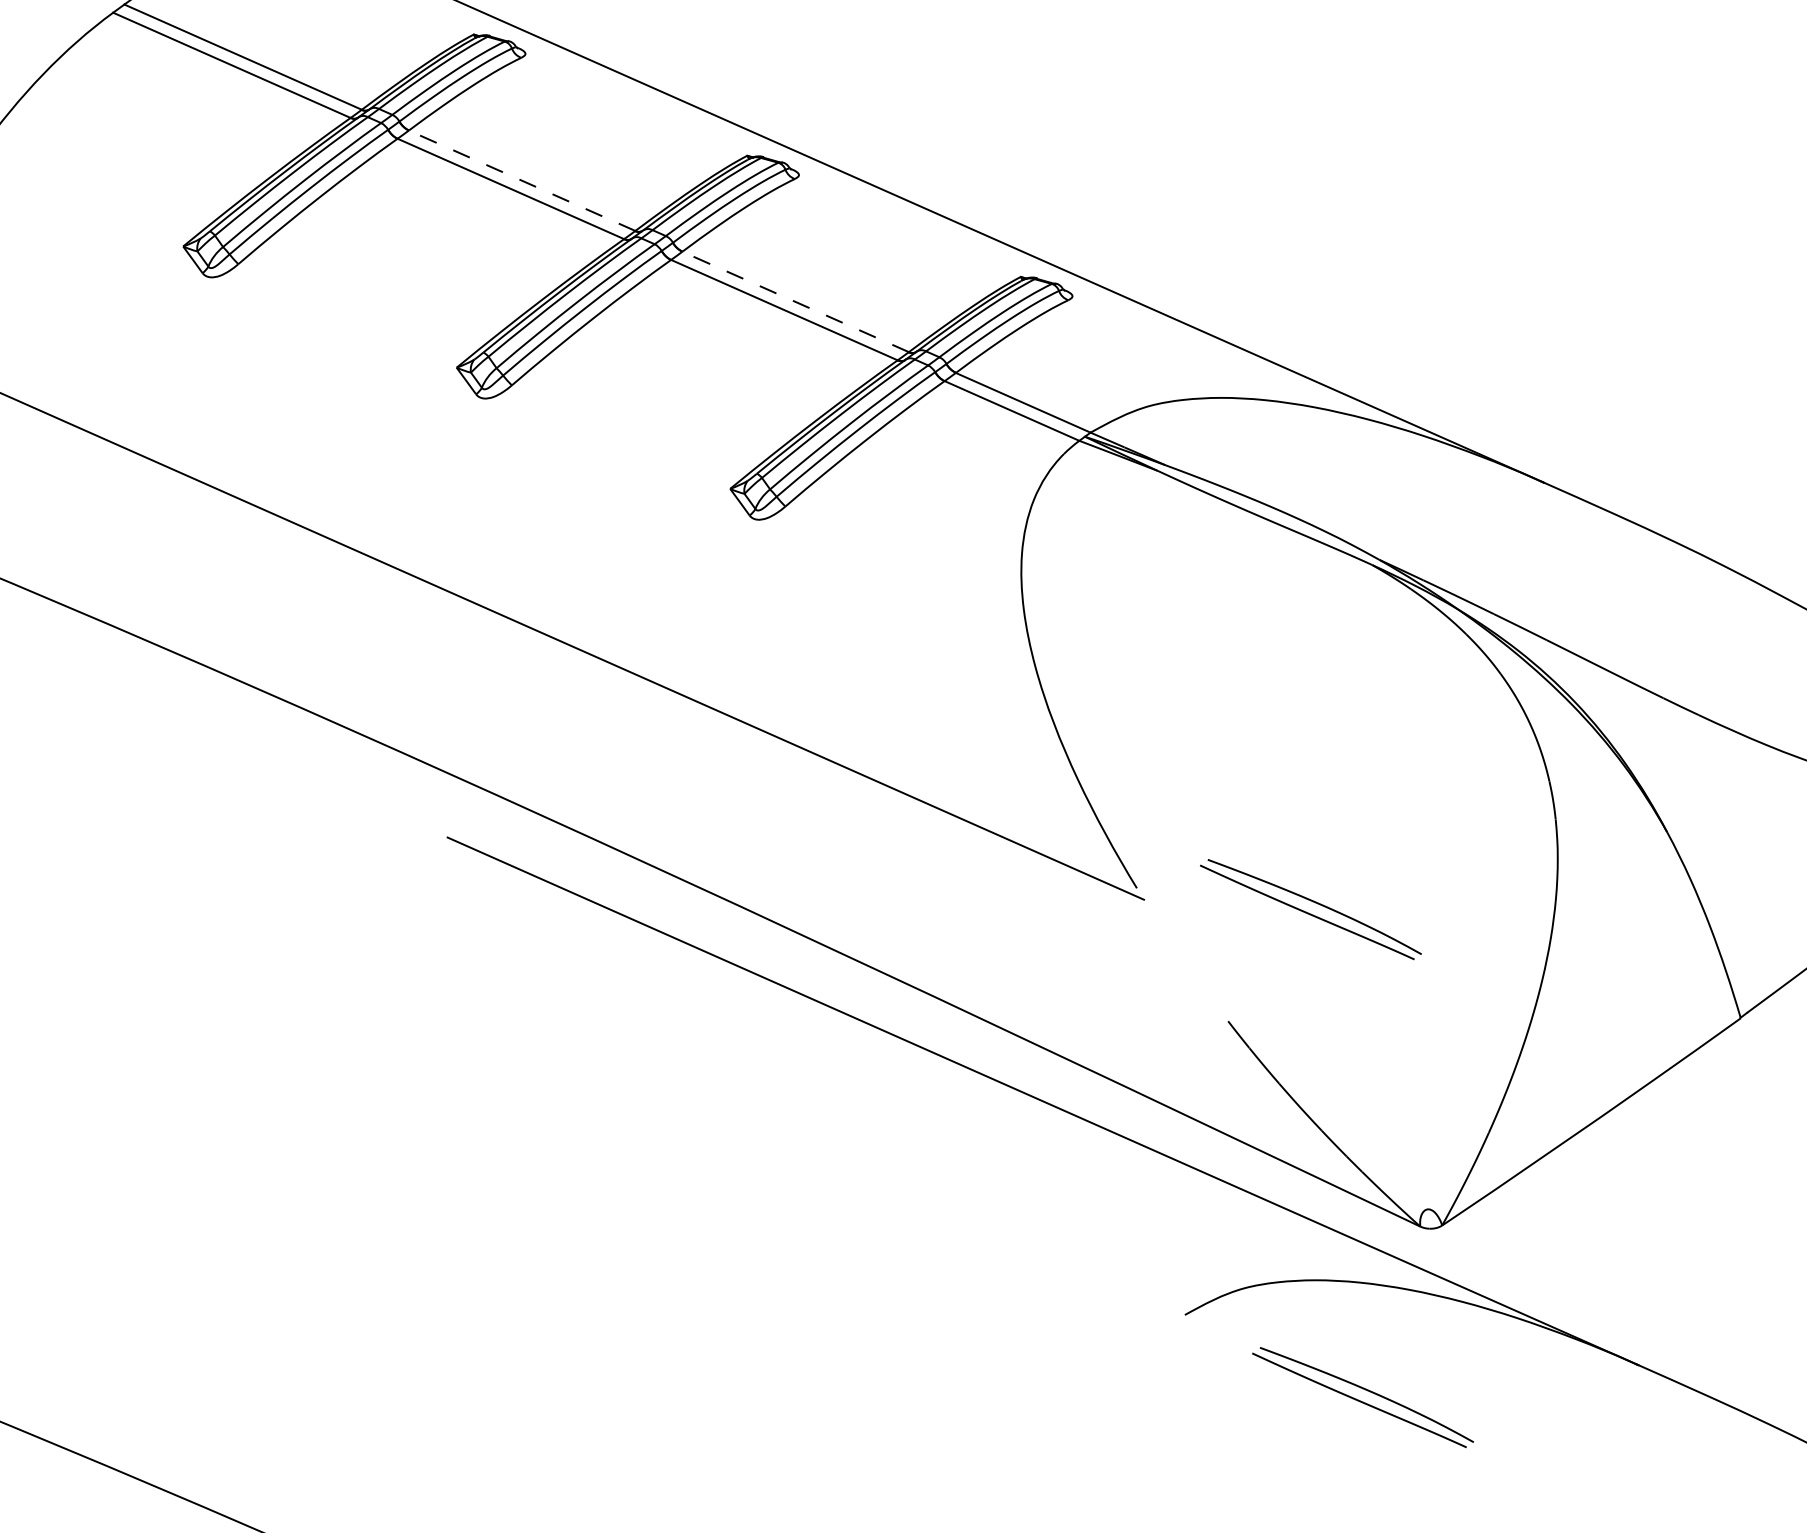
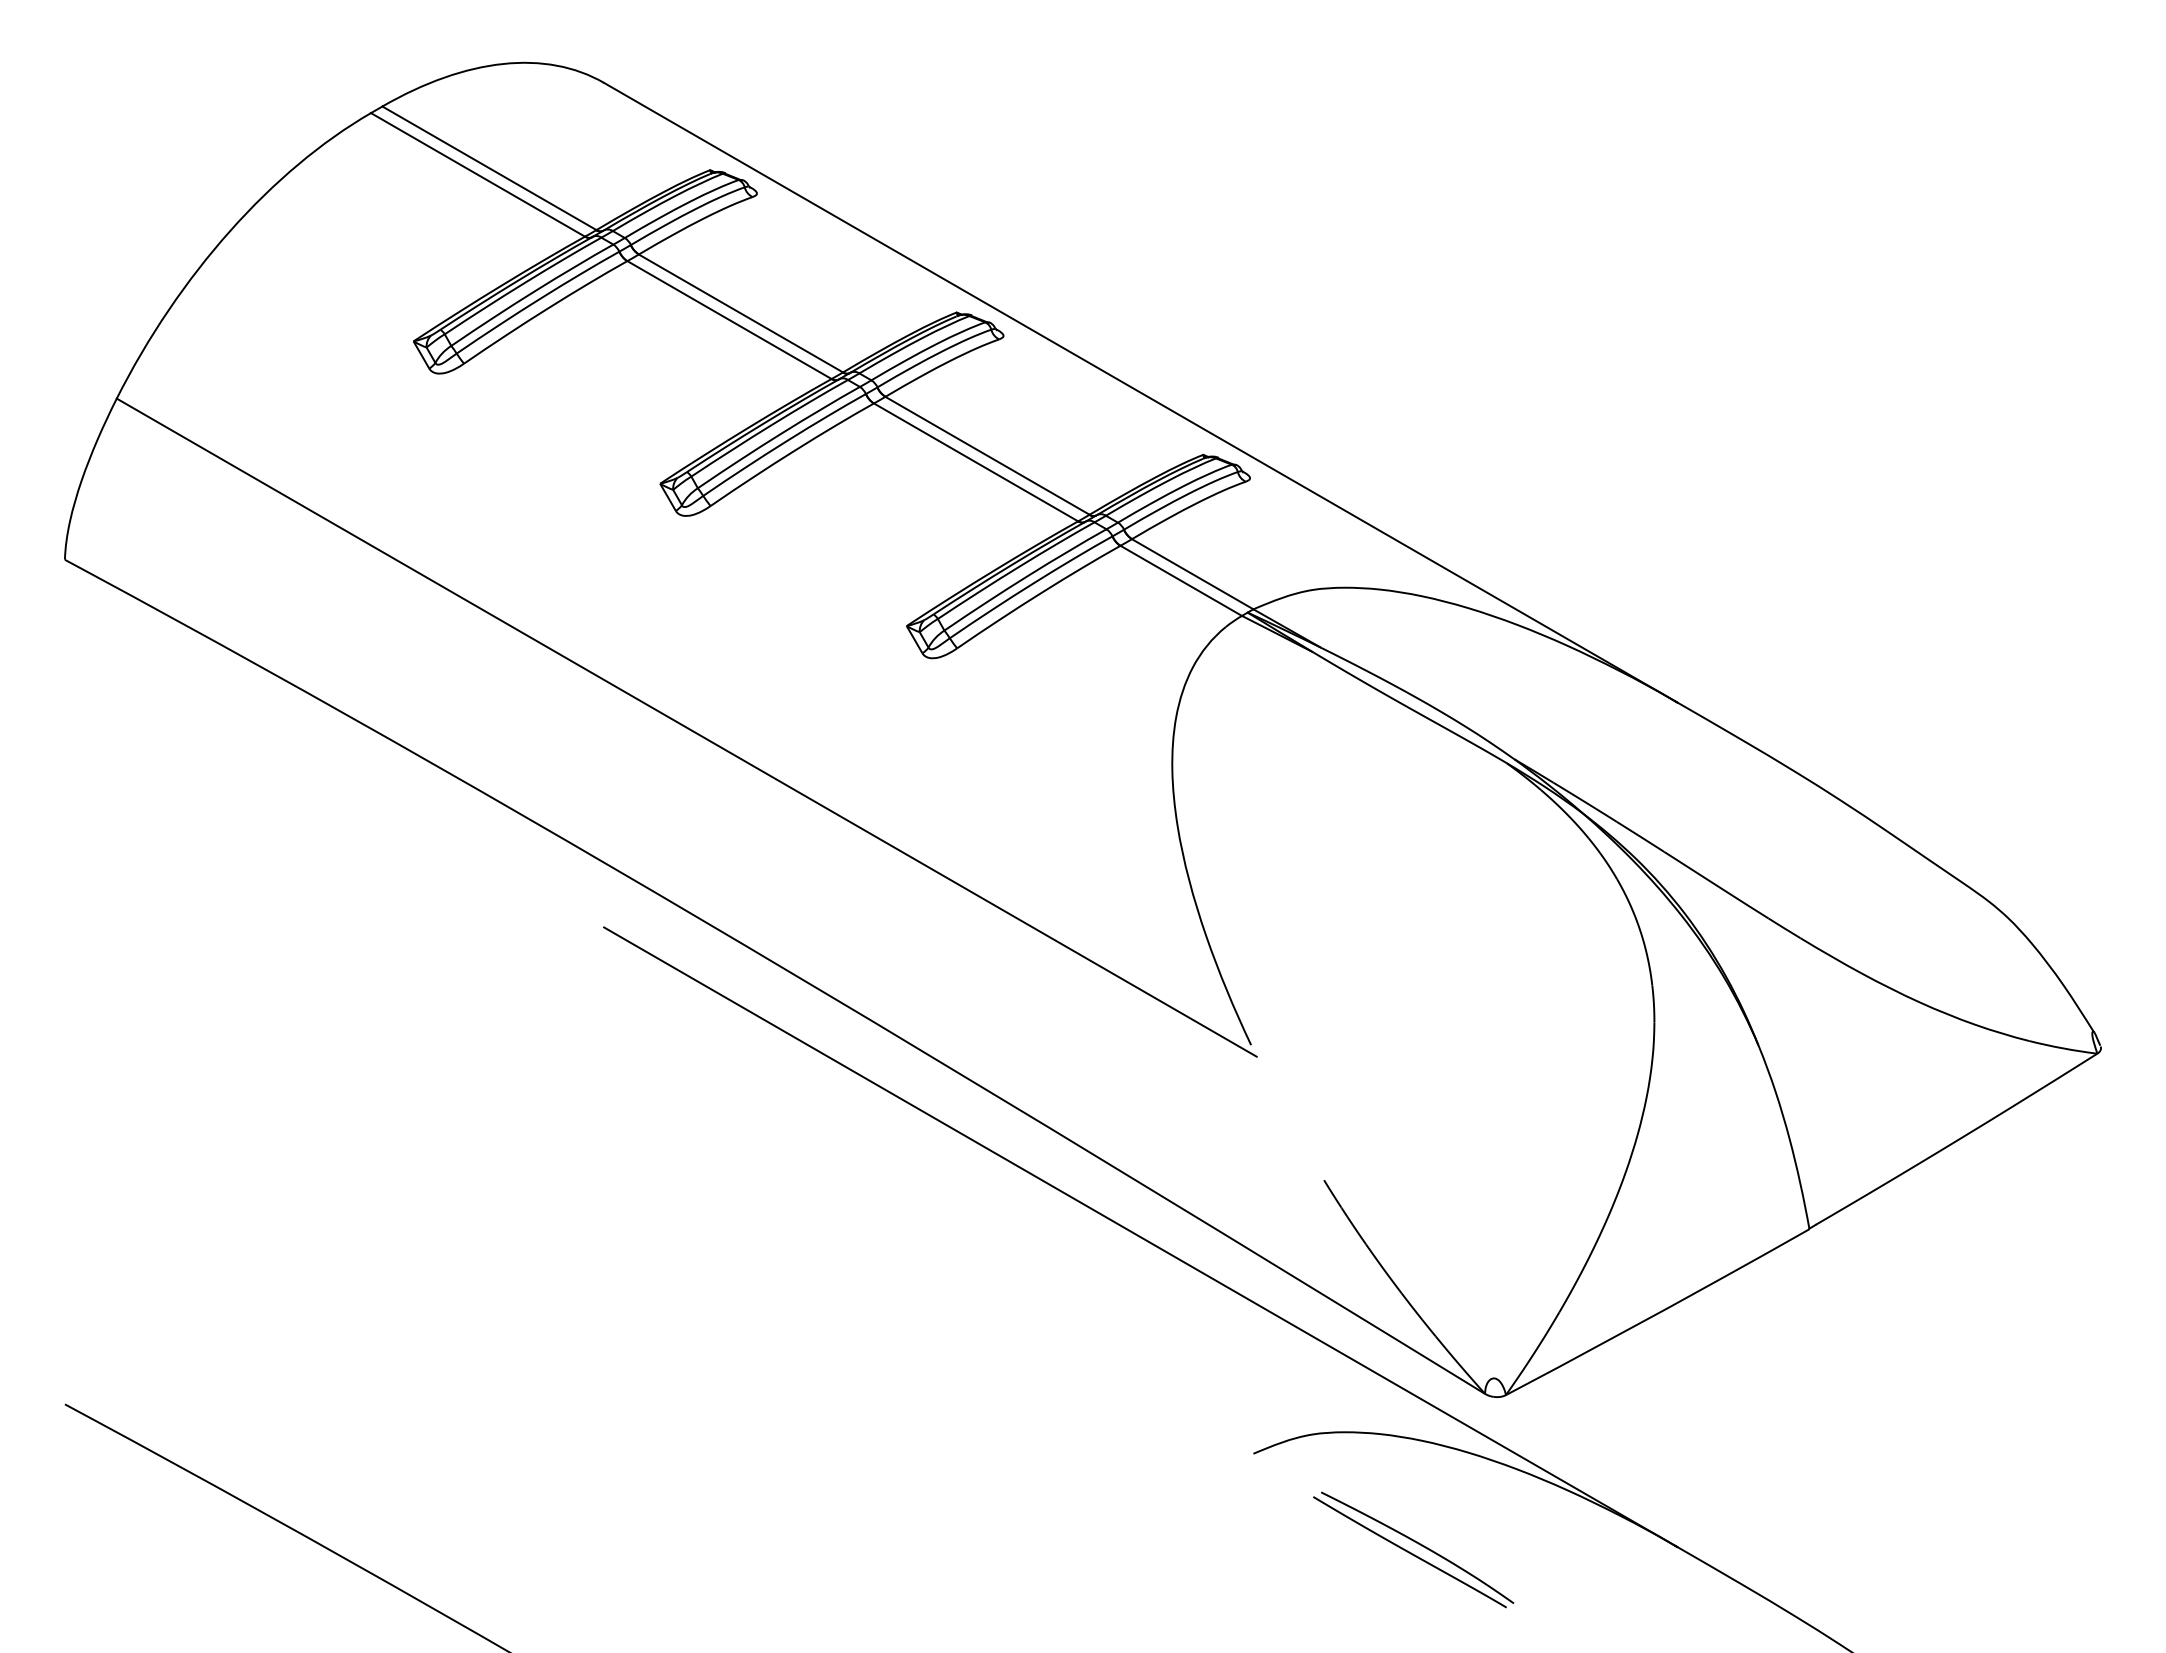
line: (521, 180) -> (740, 313), dashed -> solid
line: (795, 301) -> (987, 455), dashed -> solid
part: (1310, 909) -> (1413, 1082), removed

